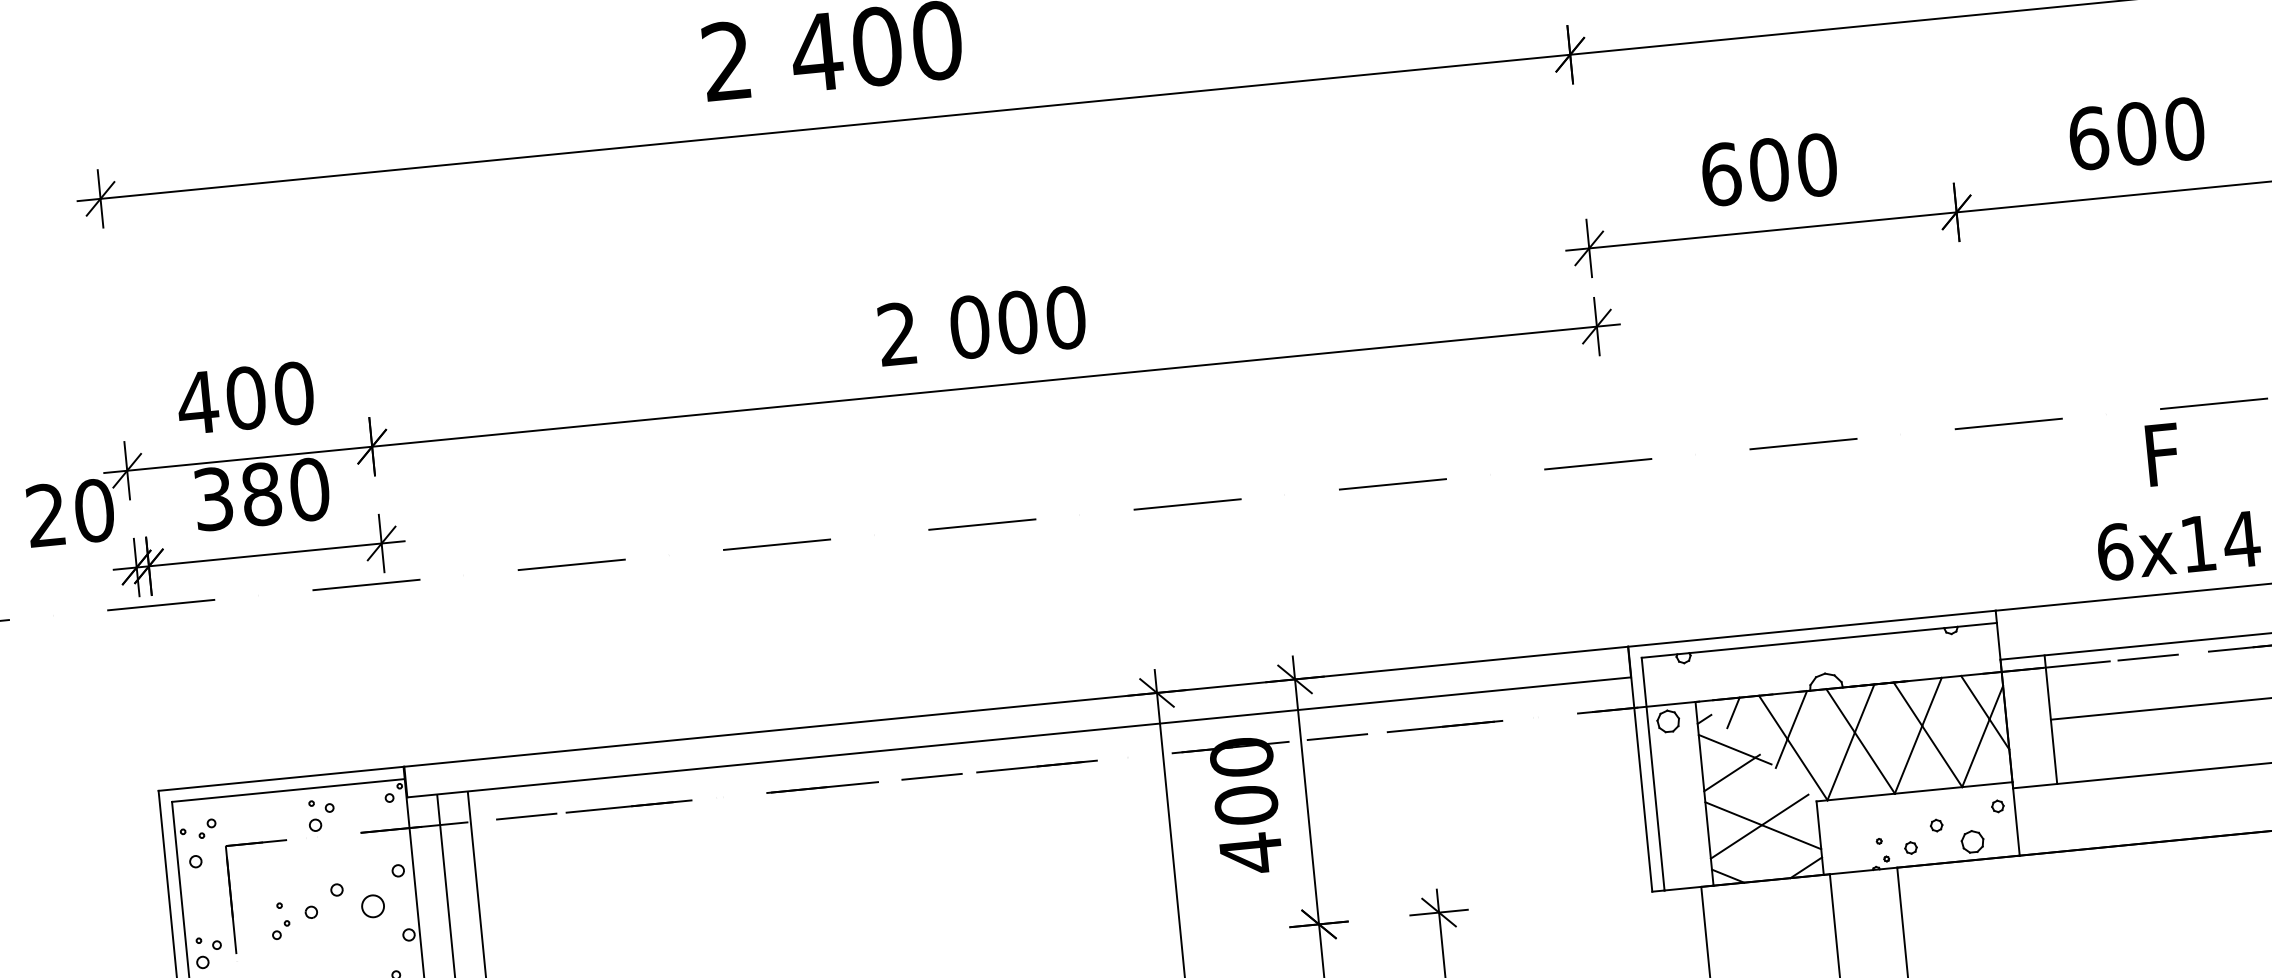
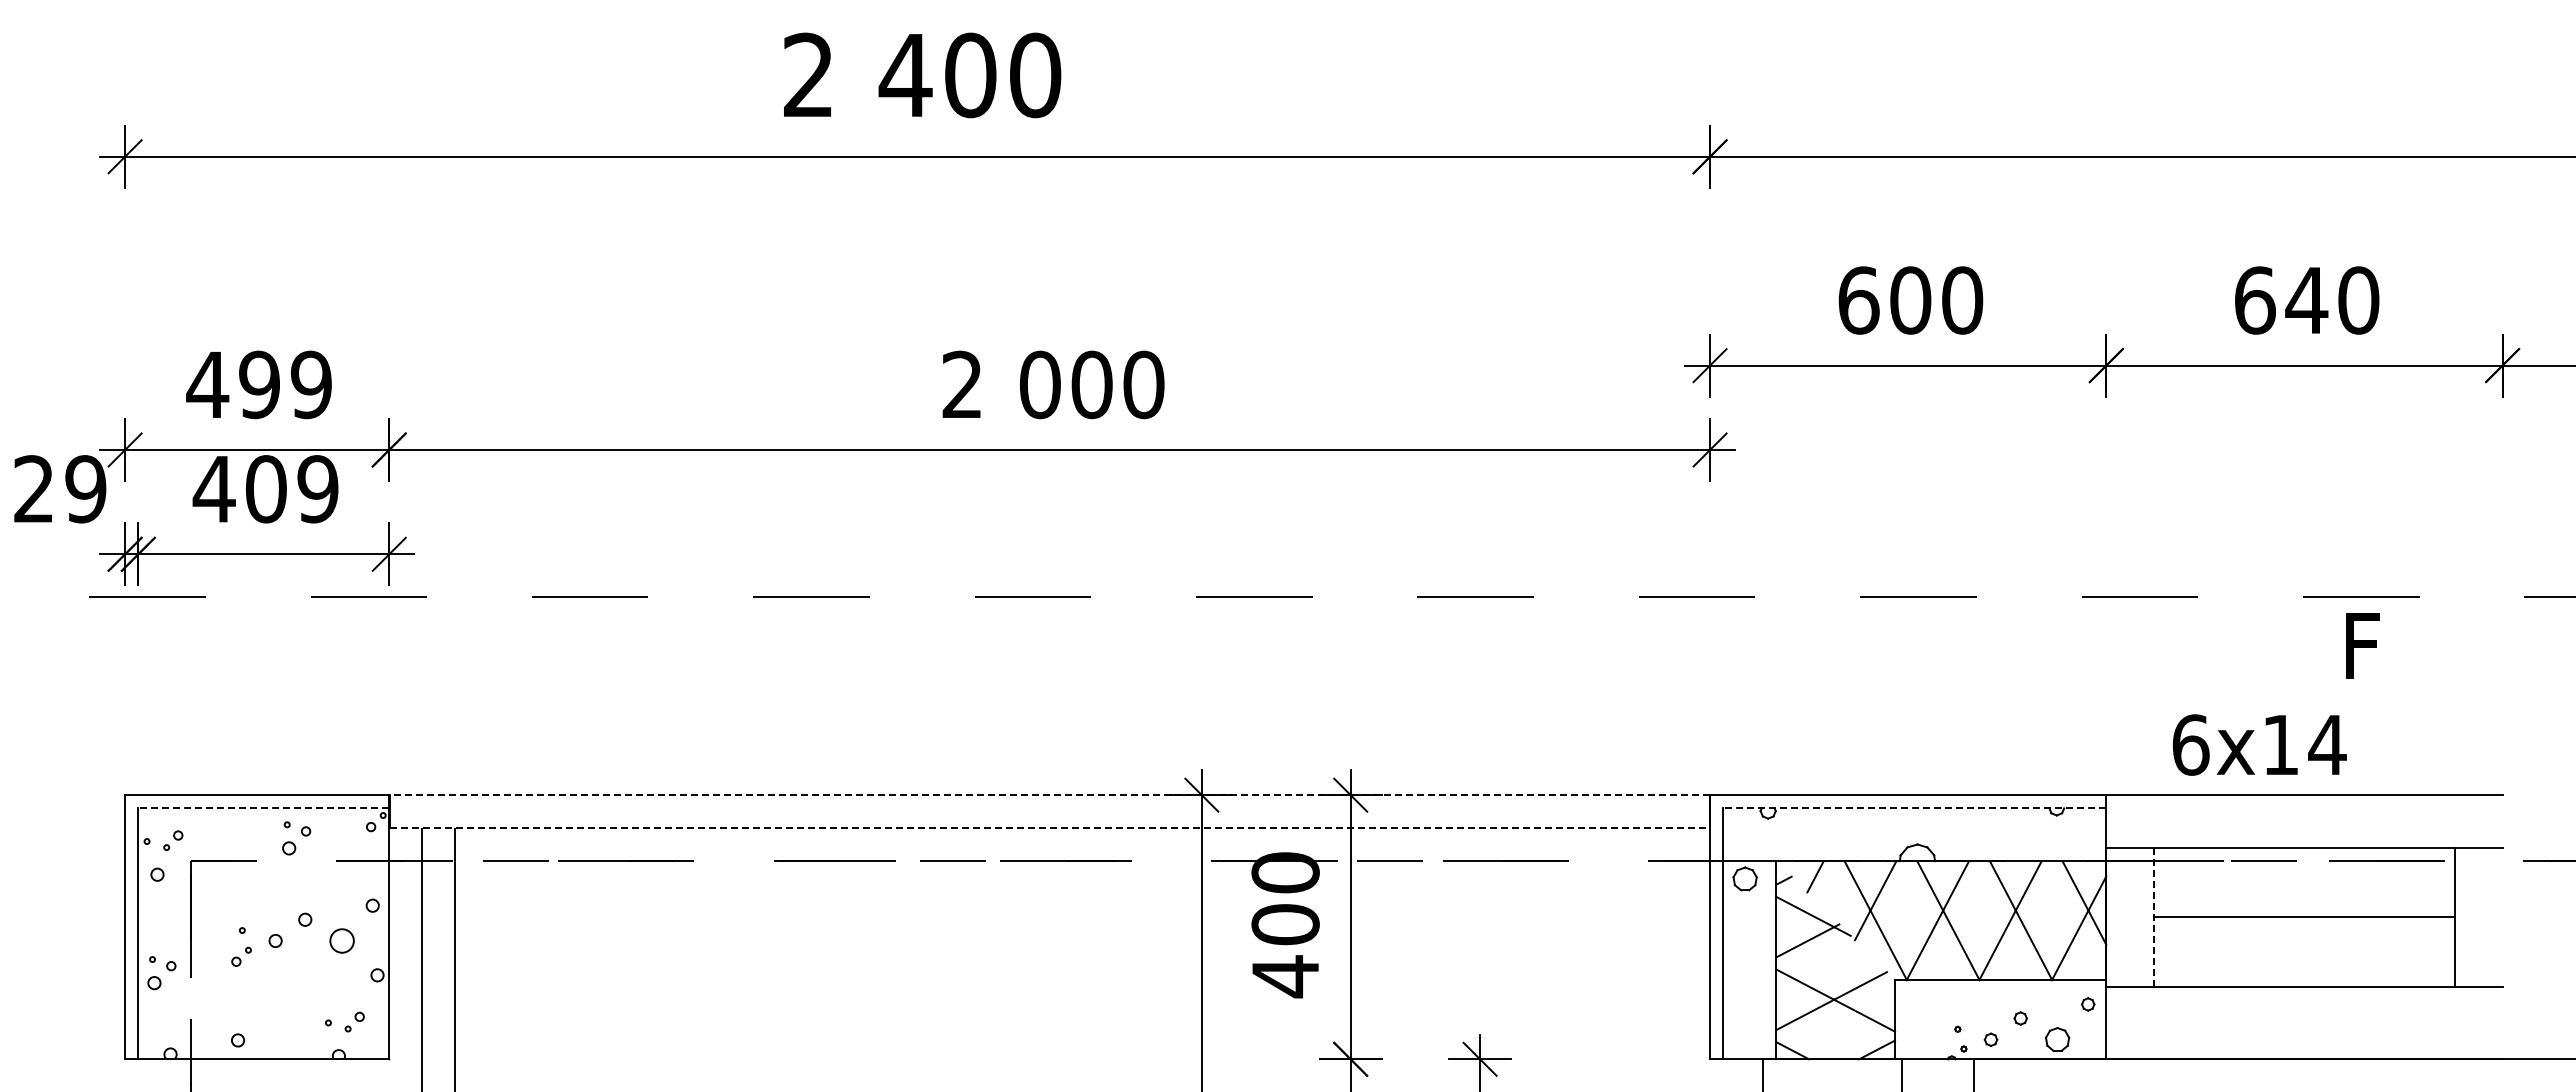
text: (2136, 133) -> (2306, 300), 600 -> 640
text: (269, 395) -> (285, 384), 400 -> 499
text: (2163, 454) -> (2362, 645), moved
text: (260, 494) -> (265, 489), 380 -> 409
text: (94, 511) -> (85, 489), 20 -> 29
text: (2178, 545) -> (2259, 744), moved
line: (1819, 640) -> (1914, 808), solid -> dashed
line: (1015, 707) -> (1049, 795), solid -> dashed
line: (2050, 719) -> (2153, 917), solid -> dashed
line: (1018, 737) -> (1049, 828), solid -> dashed
line: (288, 790) -> (263, 808), solid -> dashed

